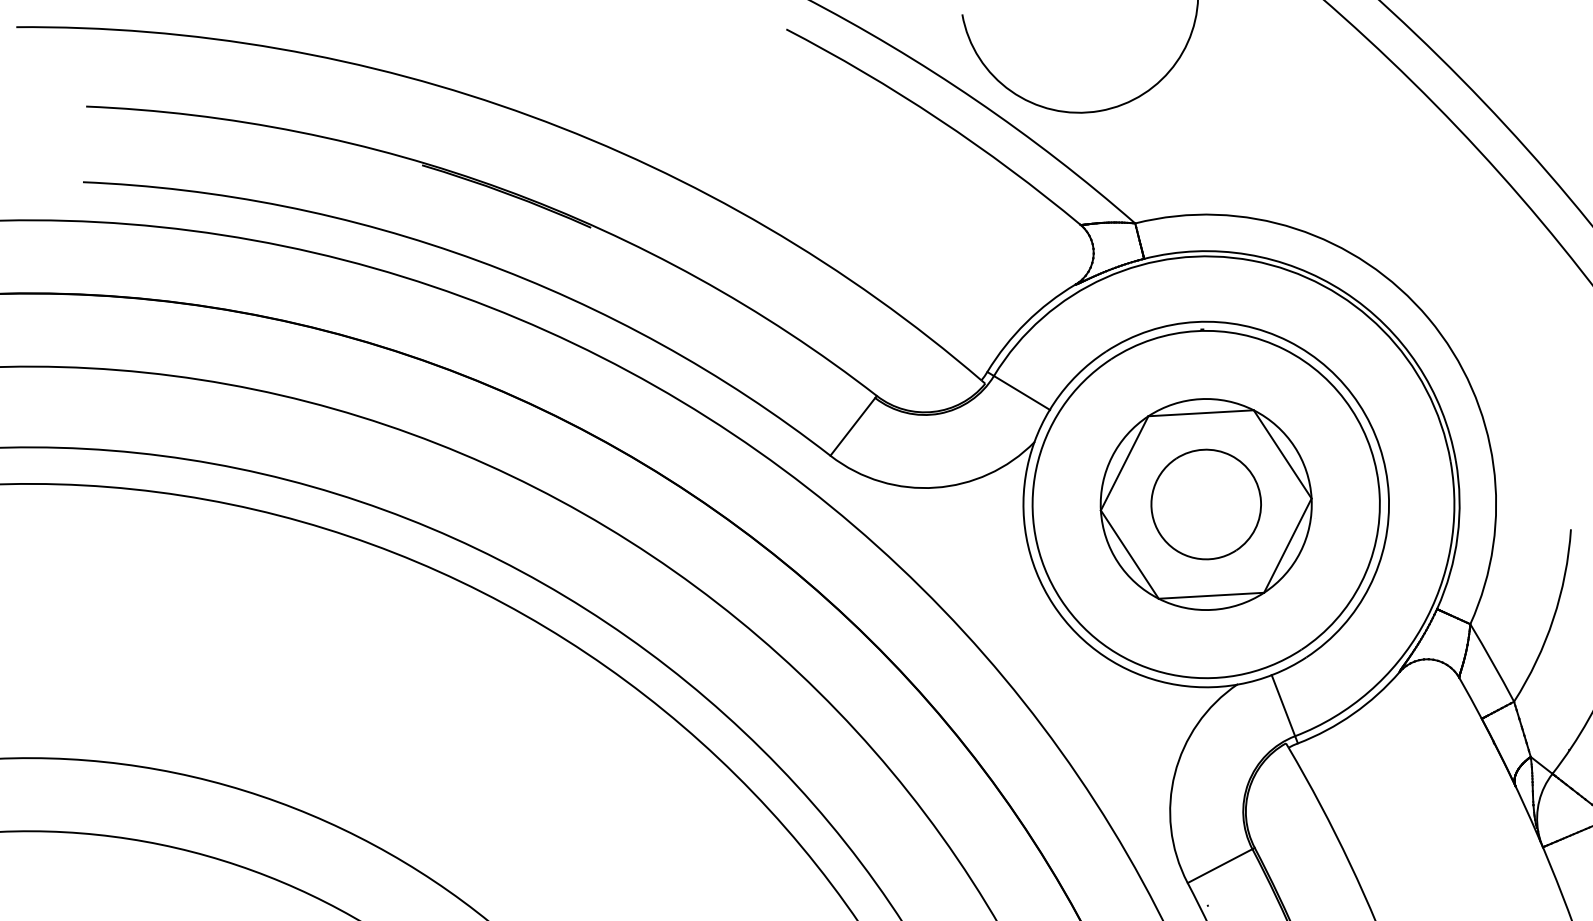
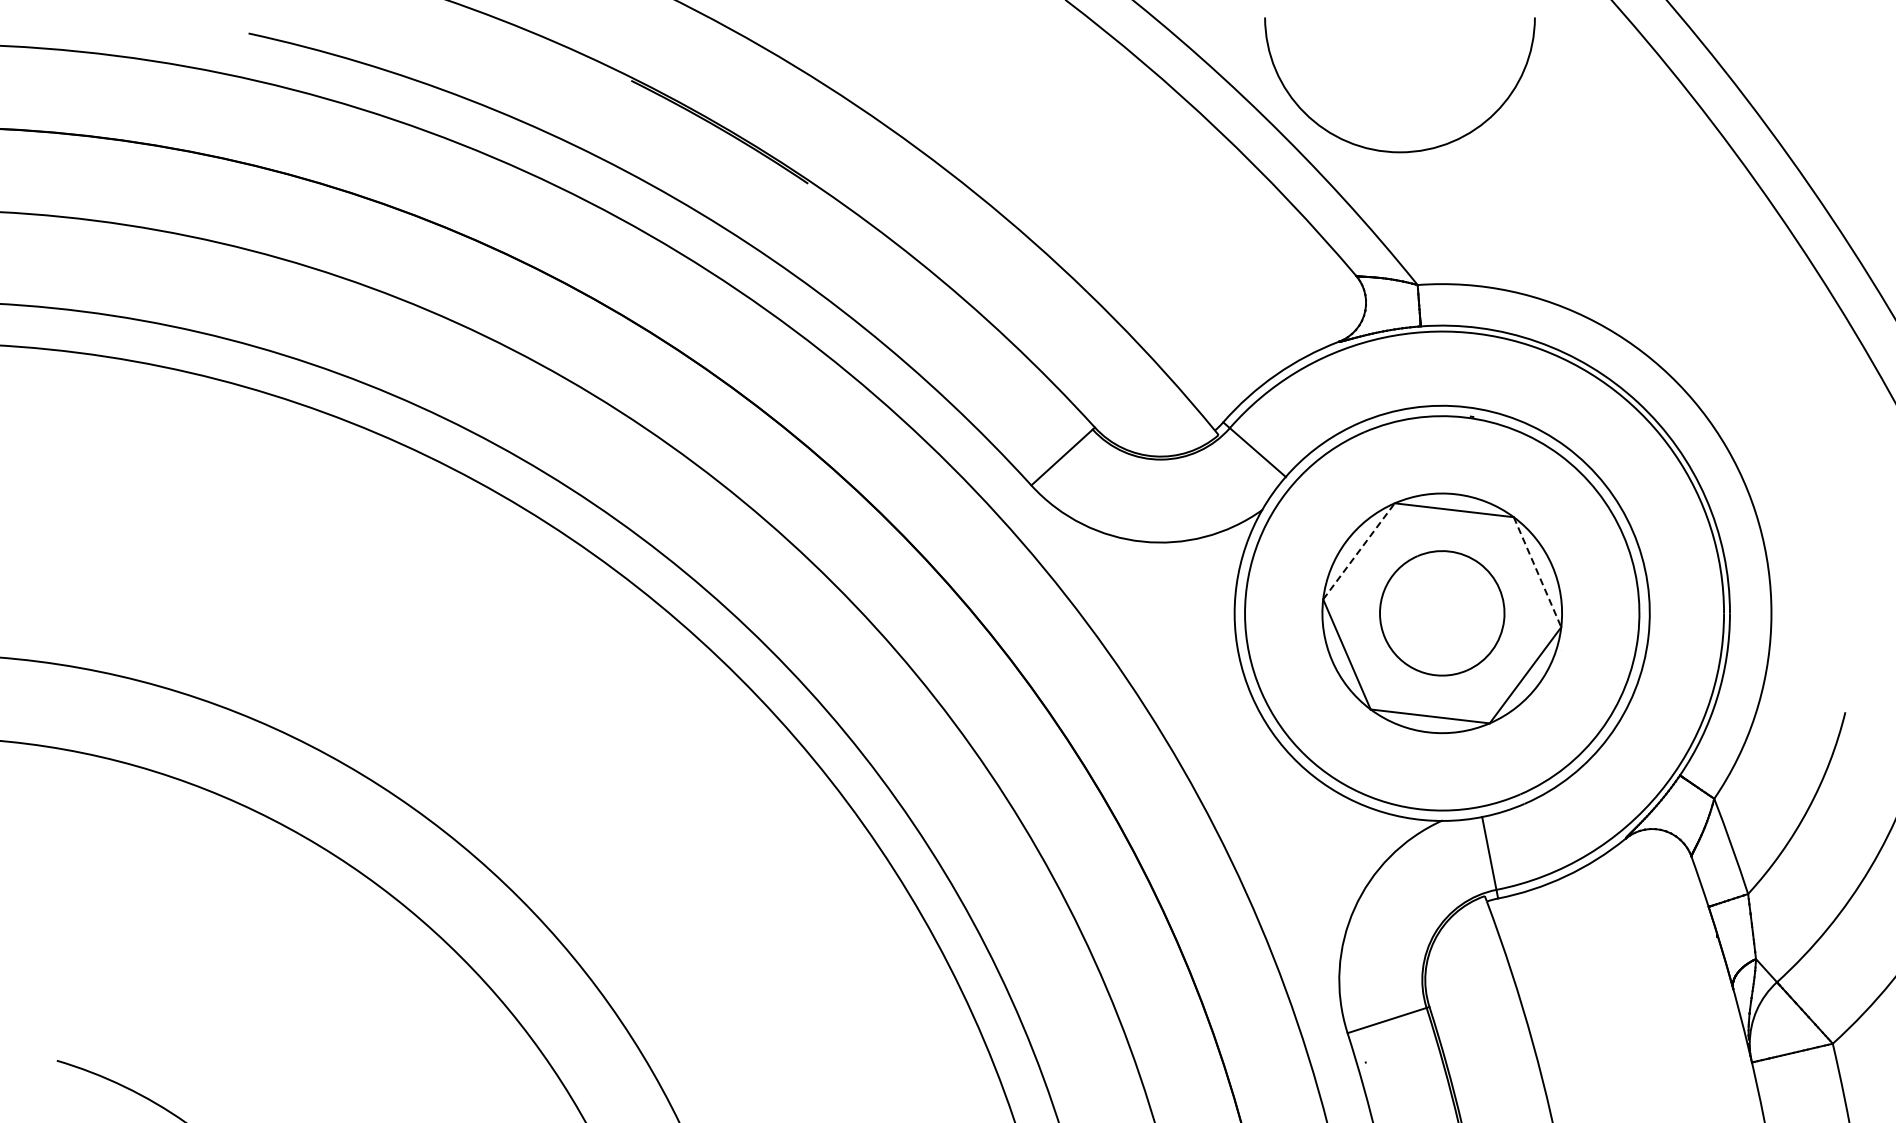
line: (1282, 454) -> (1537, 572), solid -> dashed
line: (1125, 463) -> (1359, 551), solid -> dashed

